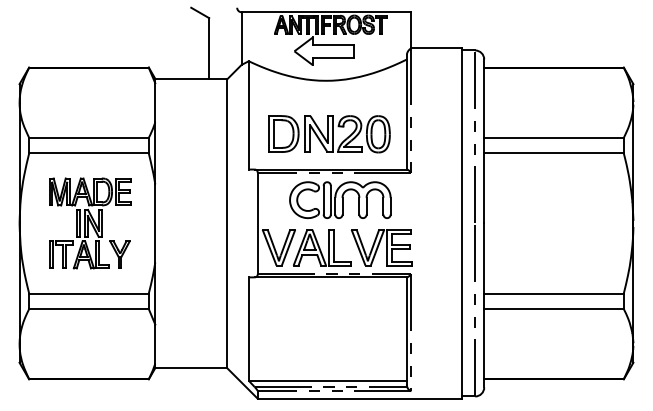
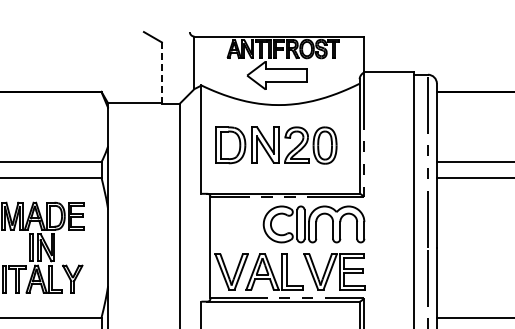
line: (209, 48) -> (162, 72), solid -> dashed
part: (329, 134) -> (276, 145), moved
part: (340, 200) -> (314, 224), moved

